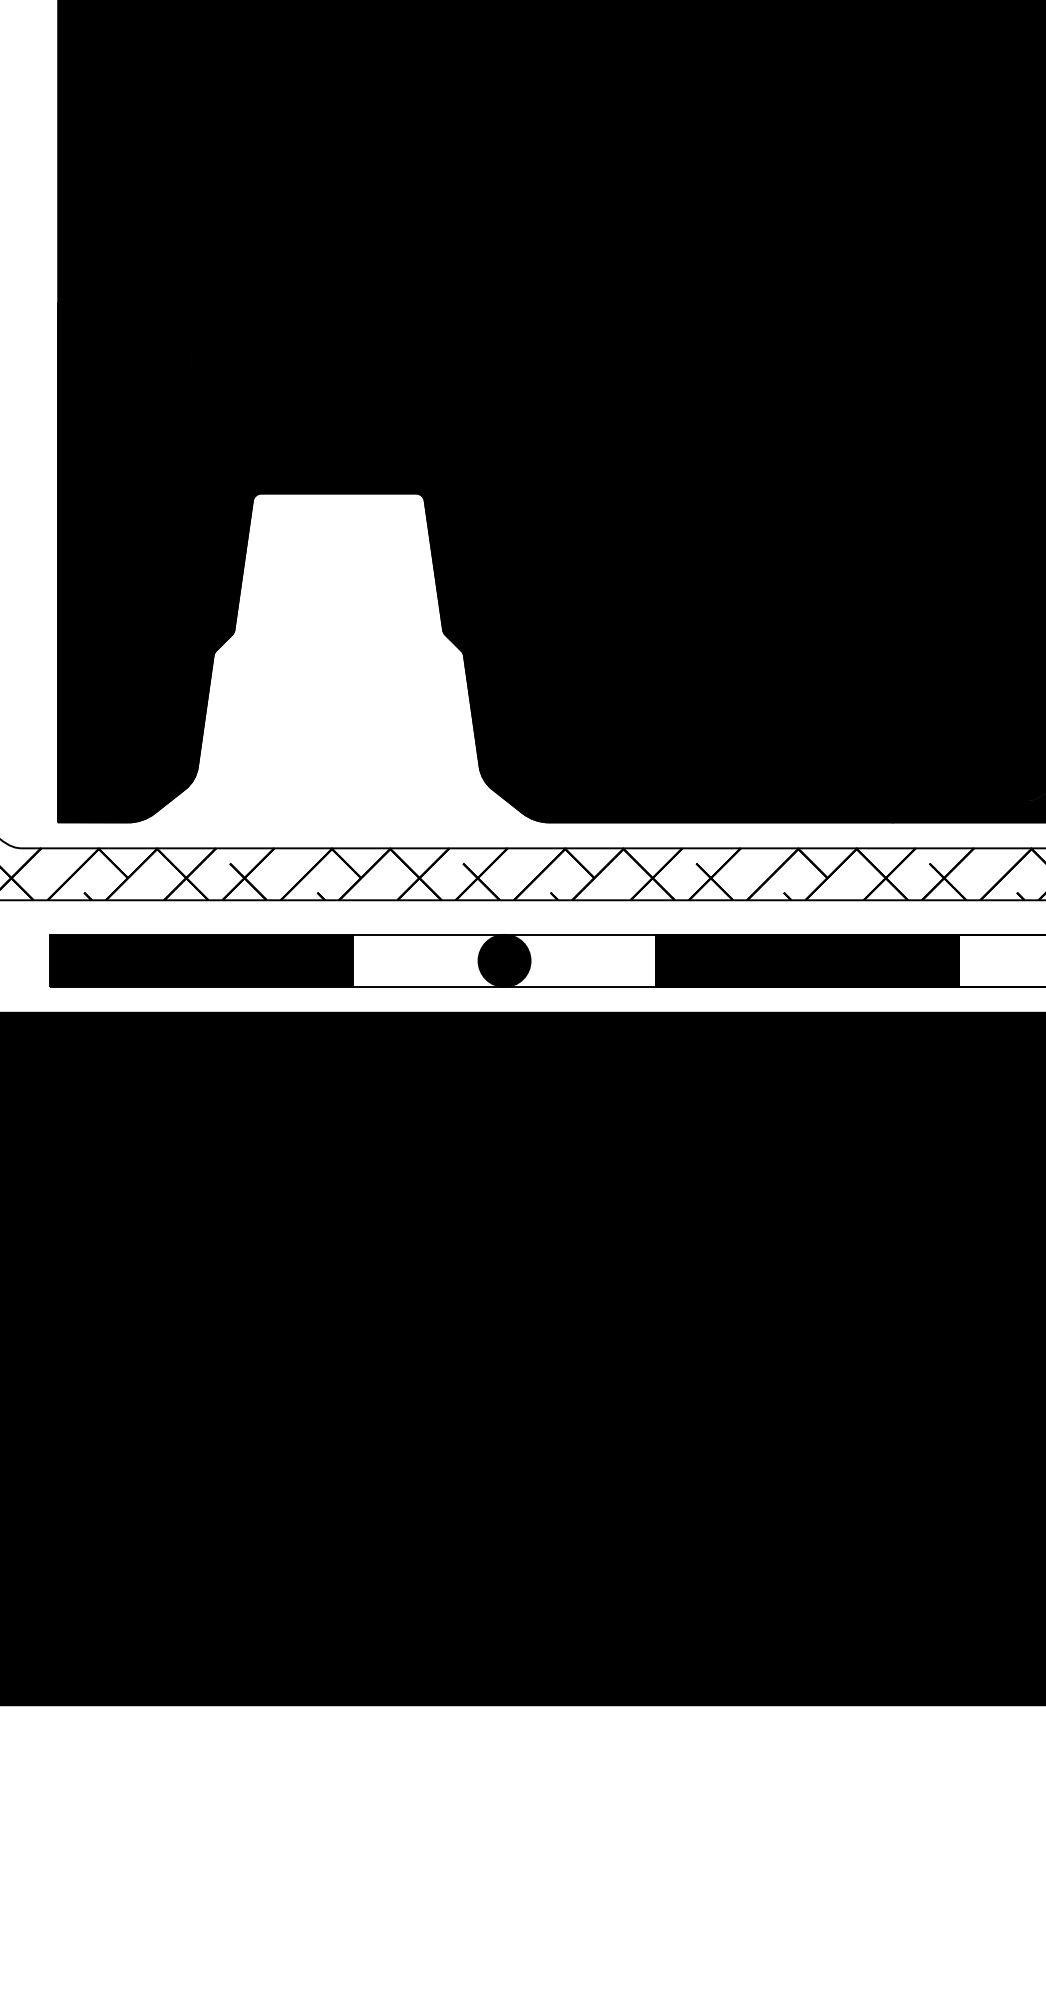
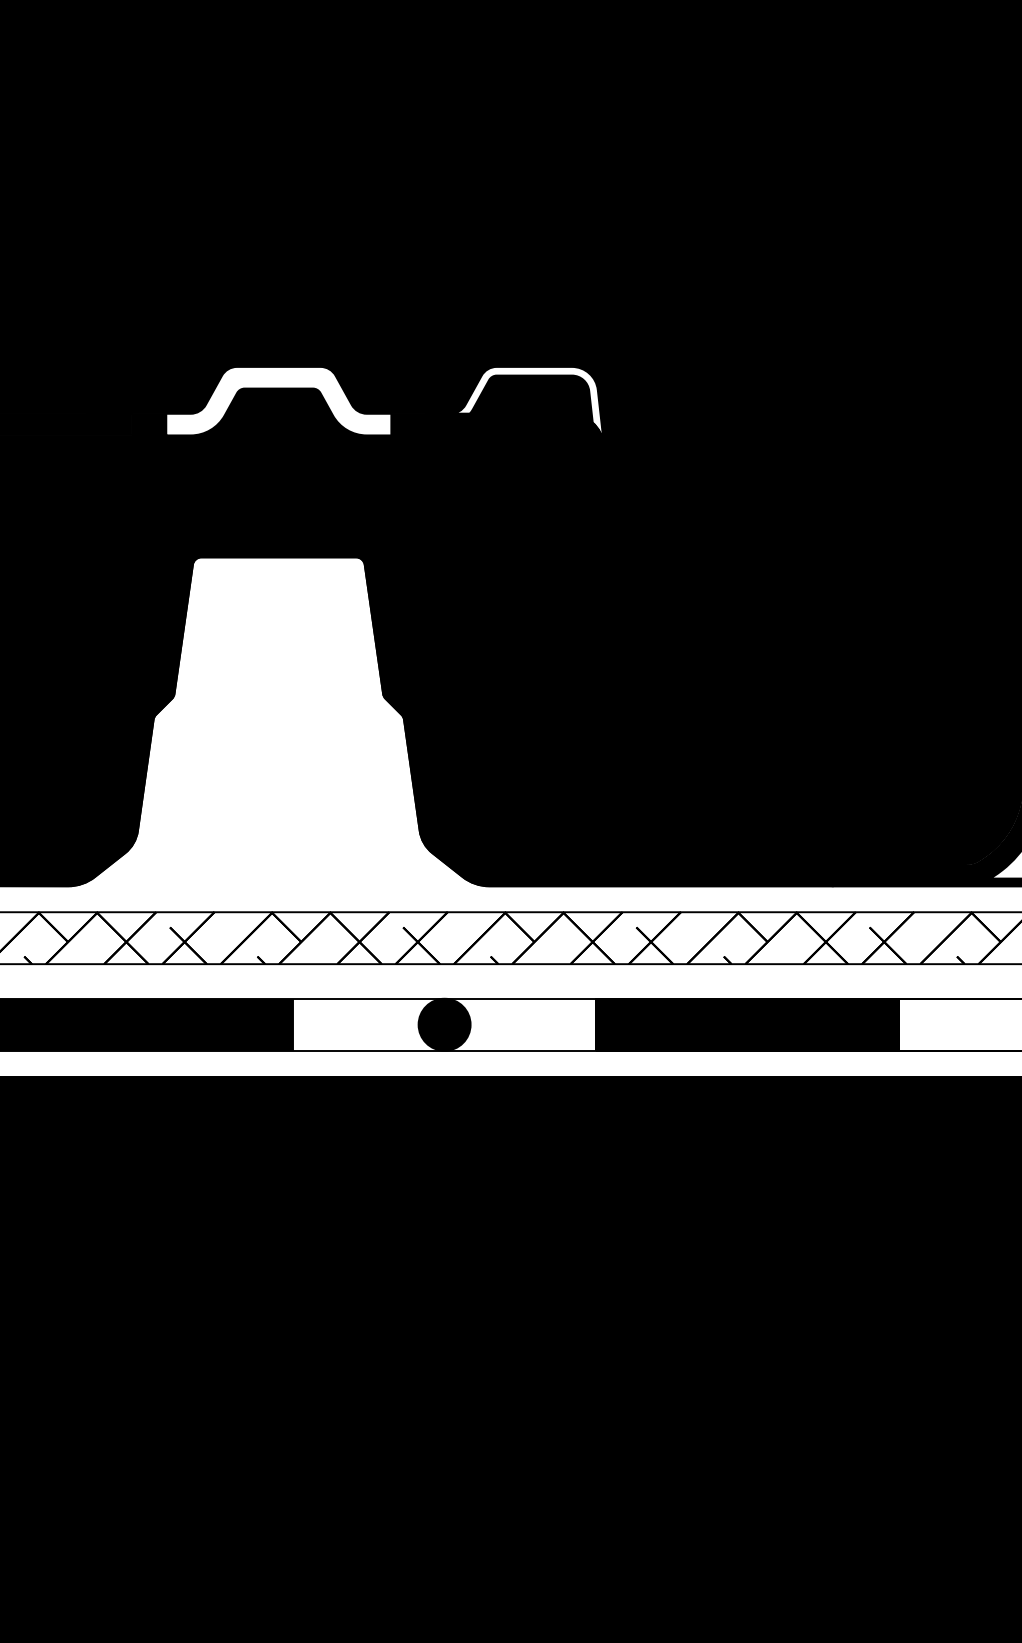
fill: (338, 337) -> (278, 401), removed
fill: (586, 341) -> (526, 405), removed

